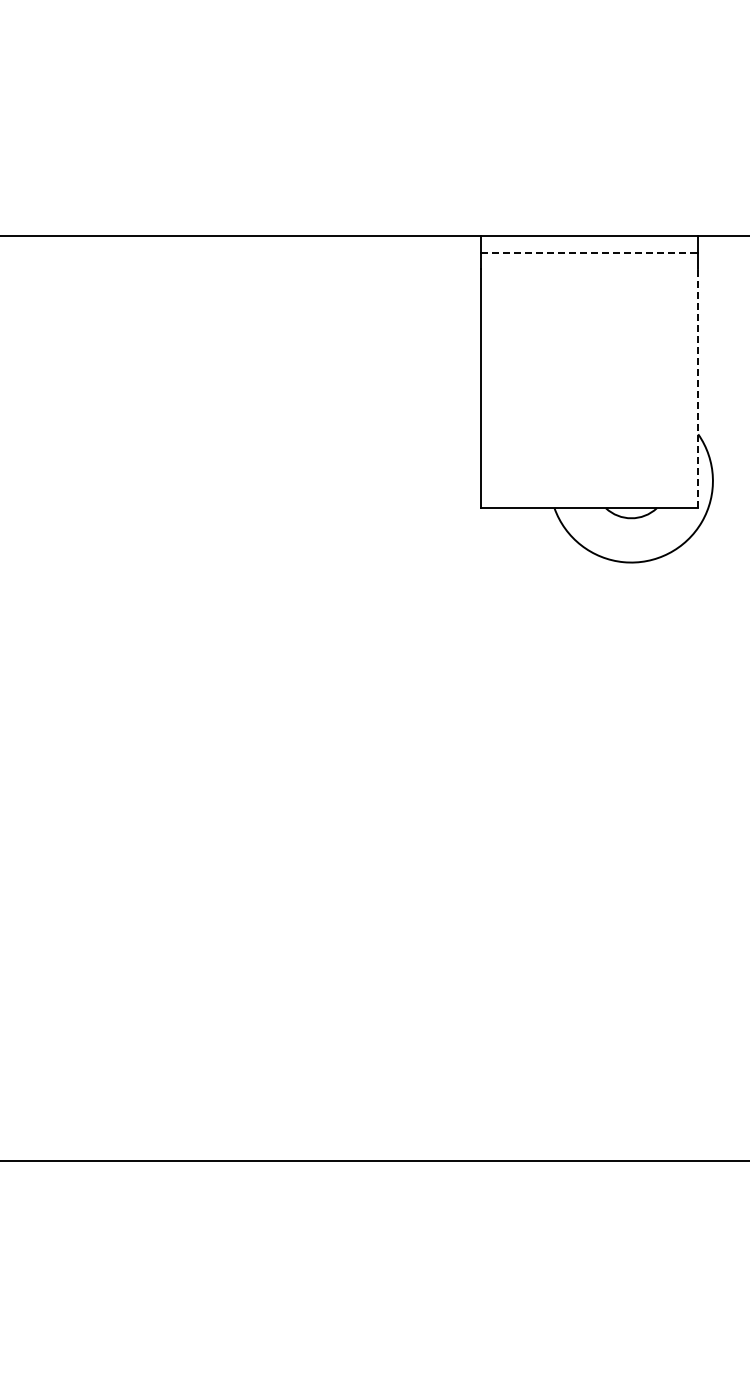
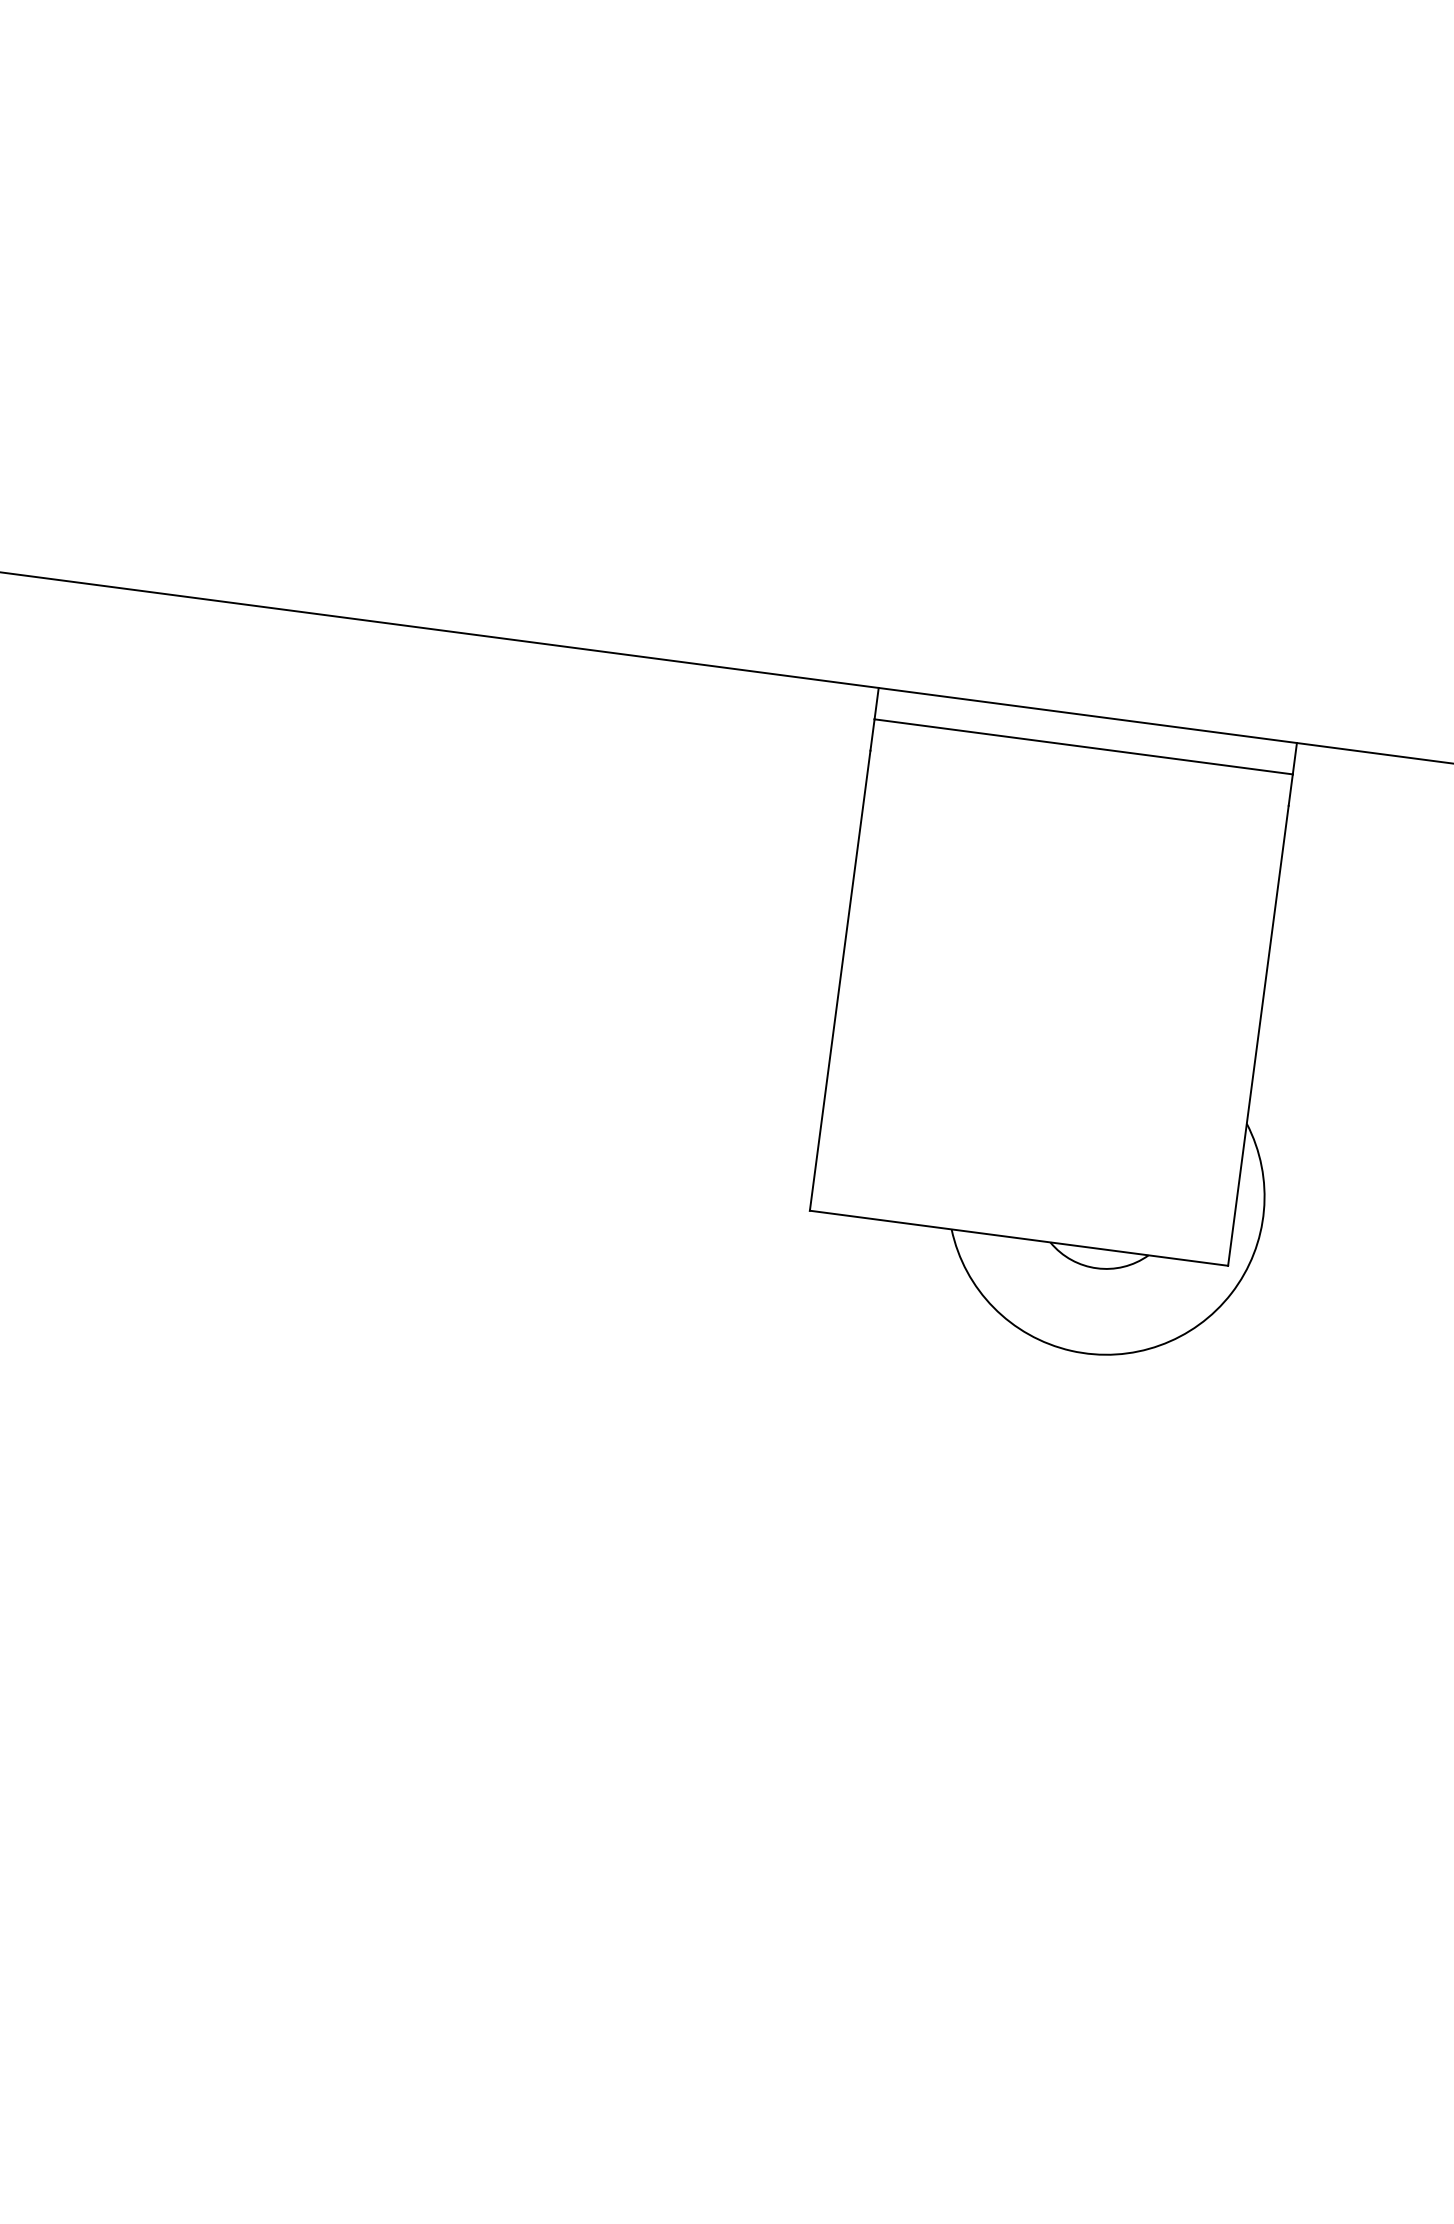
line: (589, 252) -> (1083, 746), dashed -> solid
line: (698, 388) -> (1258, 1035), dashed -> solid

